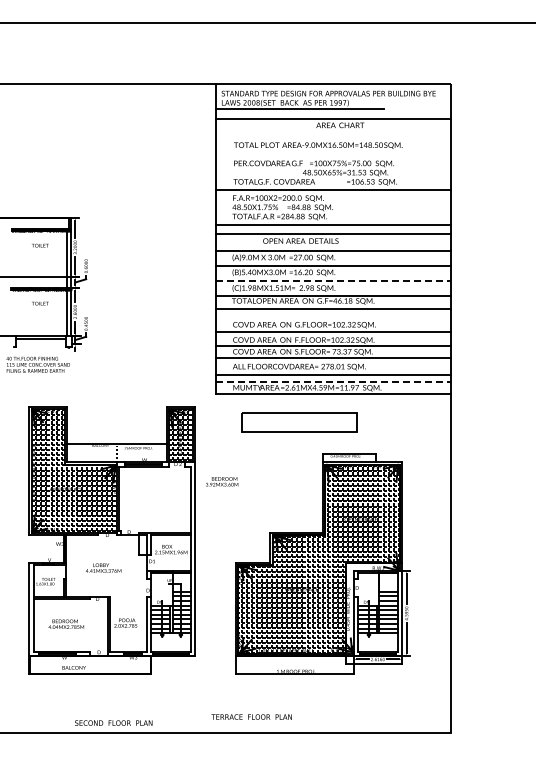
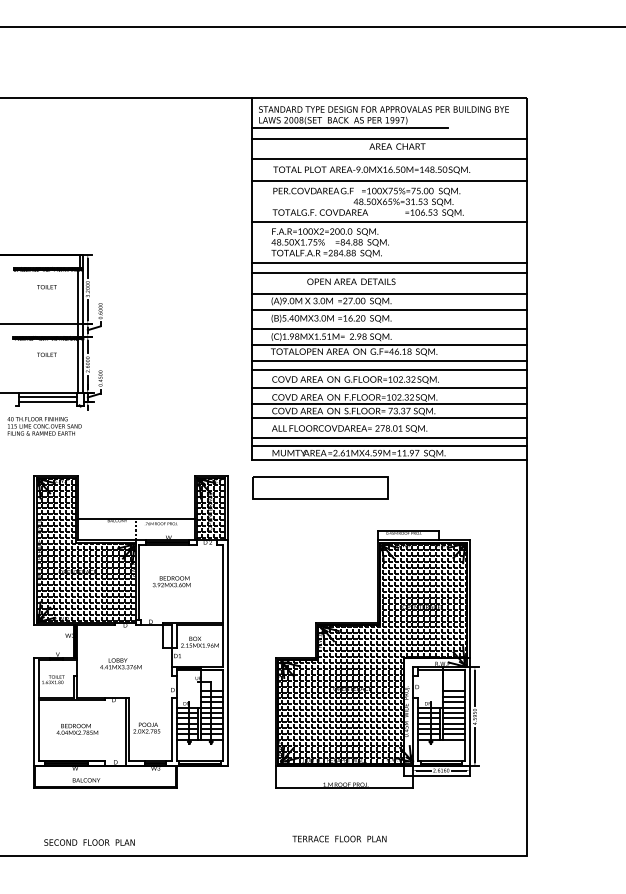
line: (333, 136) -> (389, 159), added
line: (333, 154) -> (389, 180), added
line: (333, 281) -> (389, 329), dashed -> solid
line: (333, 316) -> (389, 369), added
line: (40, 344) -> (47, 402), added
line: (333, 381) -> (389, 445), dashed -> solid
part: (299, 422) -> (320, 487), moved
text: (222, 481) -> (172, 581), moved
text: (251, 716) -> (339, 838), moved
text: (113, 722) -> (89, 841), moved

